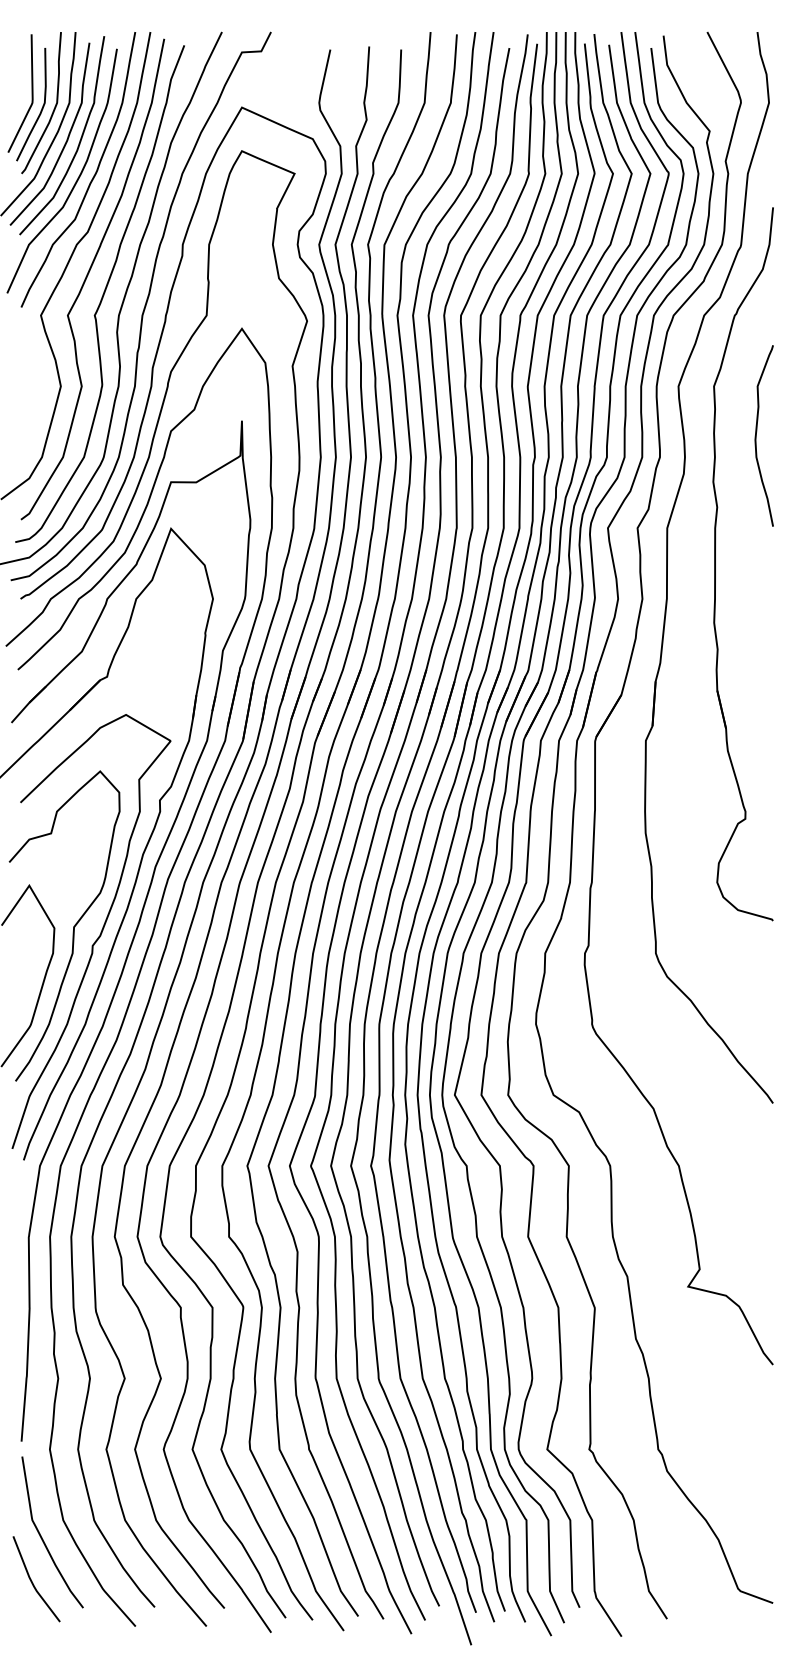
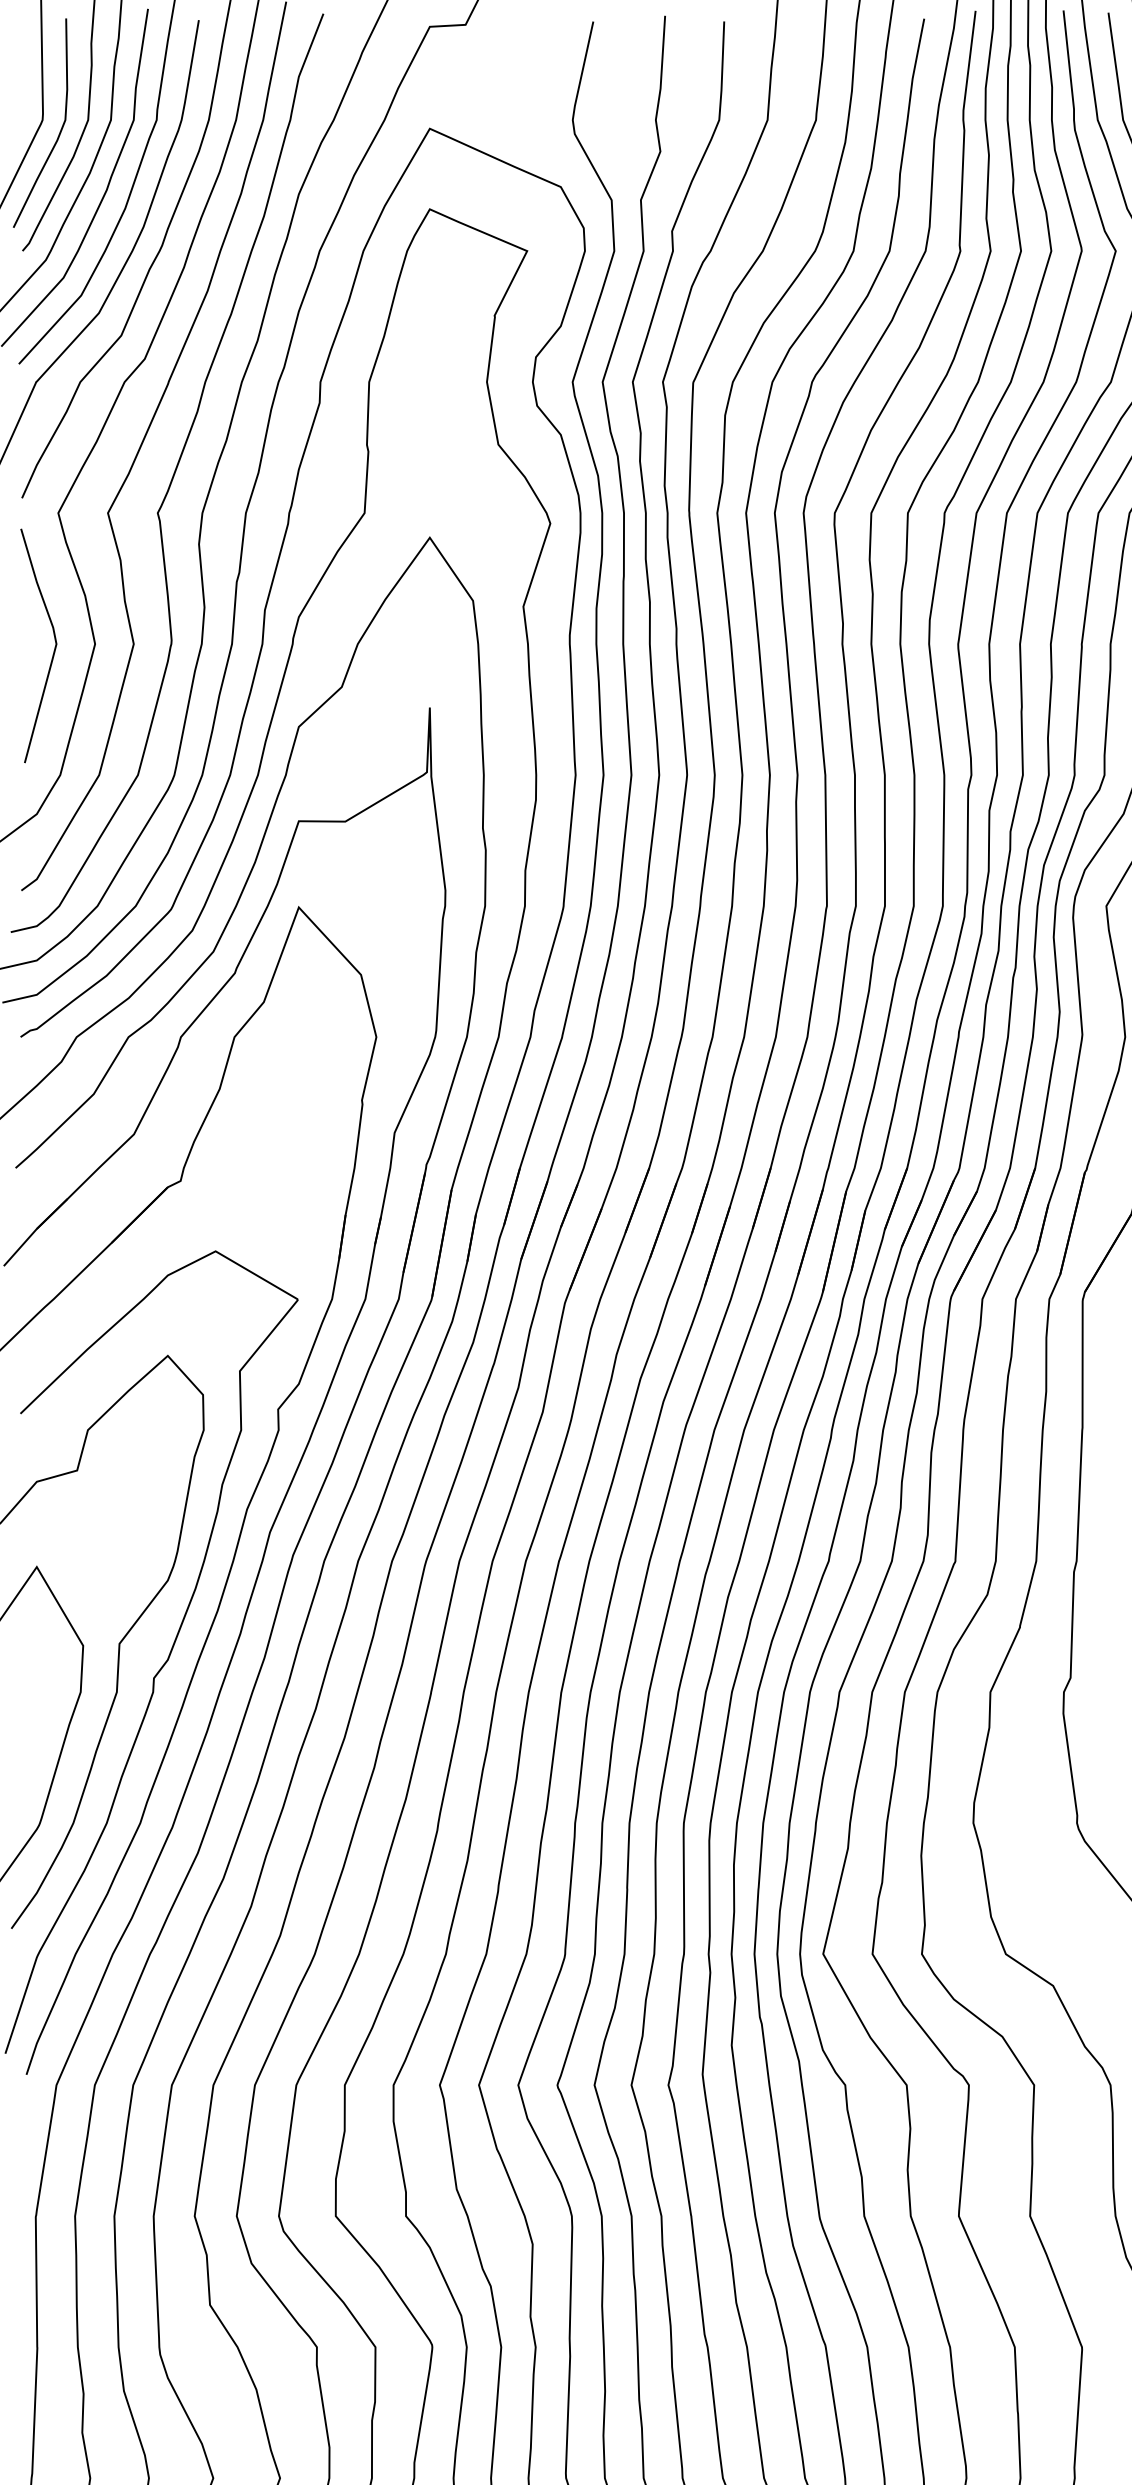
curve: (38, 385) -> (53, 642), added

